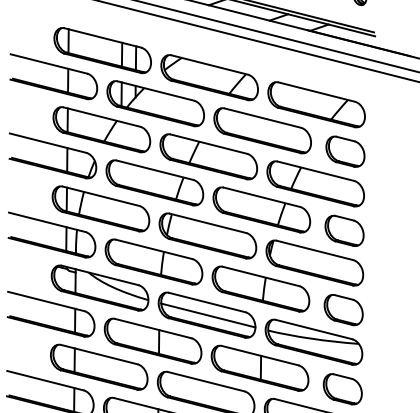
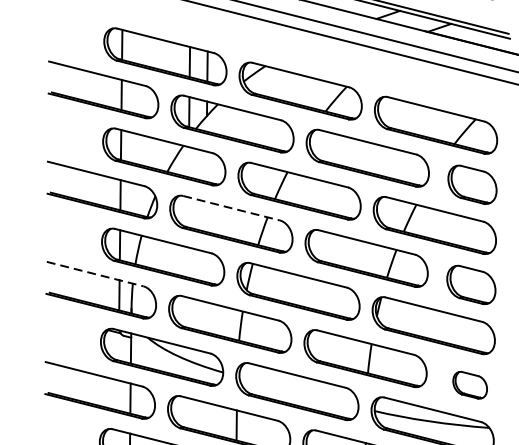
line: (155, 170) -> (232, 208), solid -> dashed
line: (47, 222) -> (95, 274), solid -> dashed
part: (343, 310) -> (469, 385), size x0.7
line: (208, 315) -> (299, 391), removed

